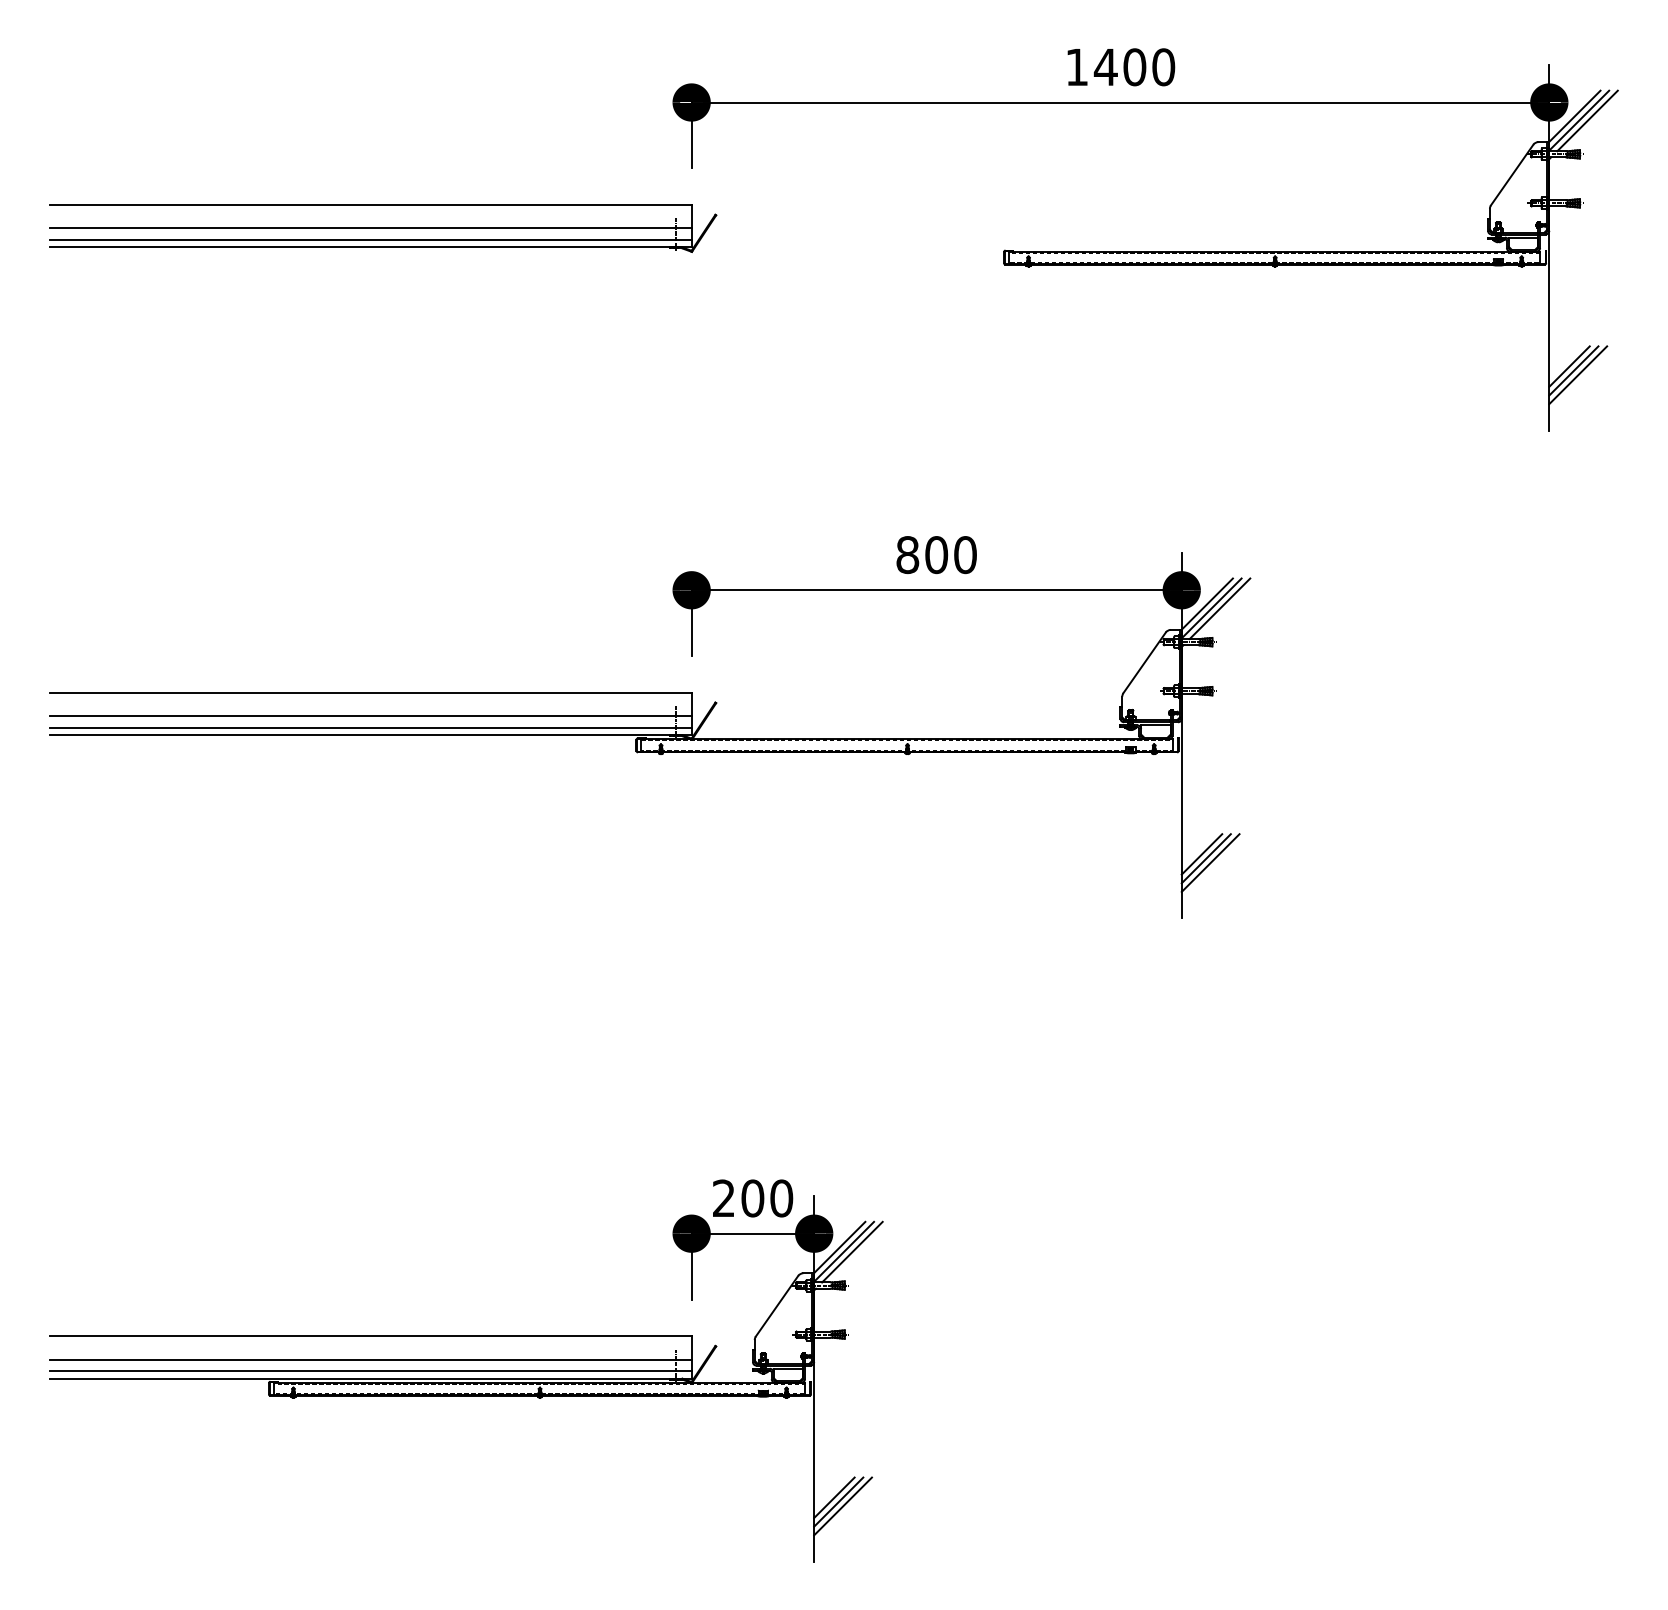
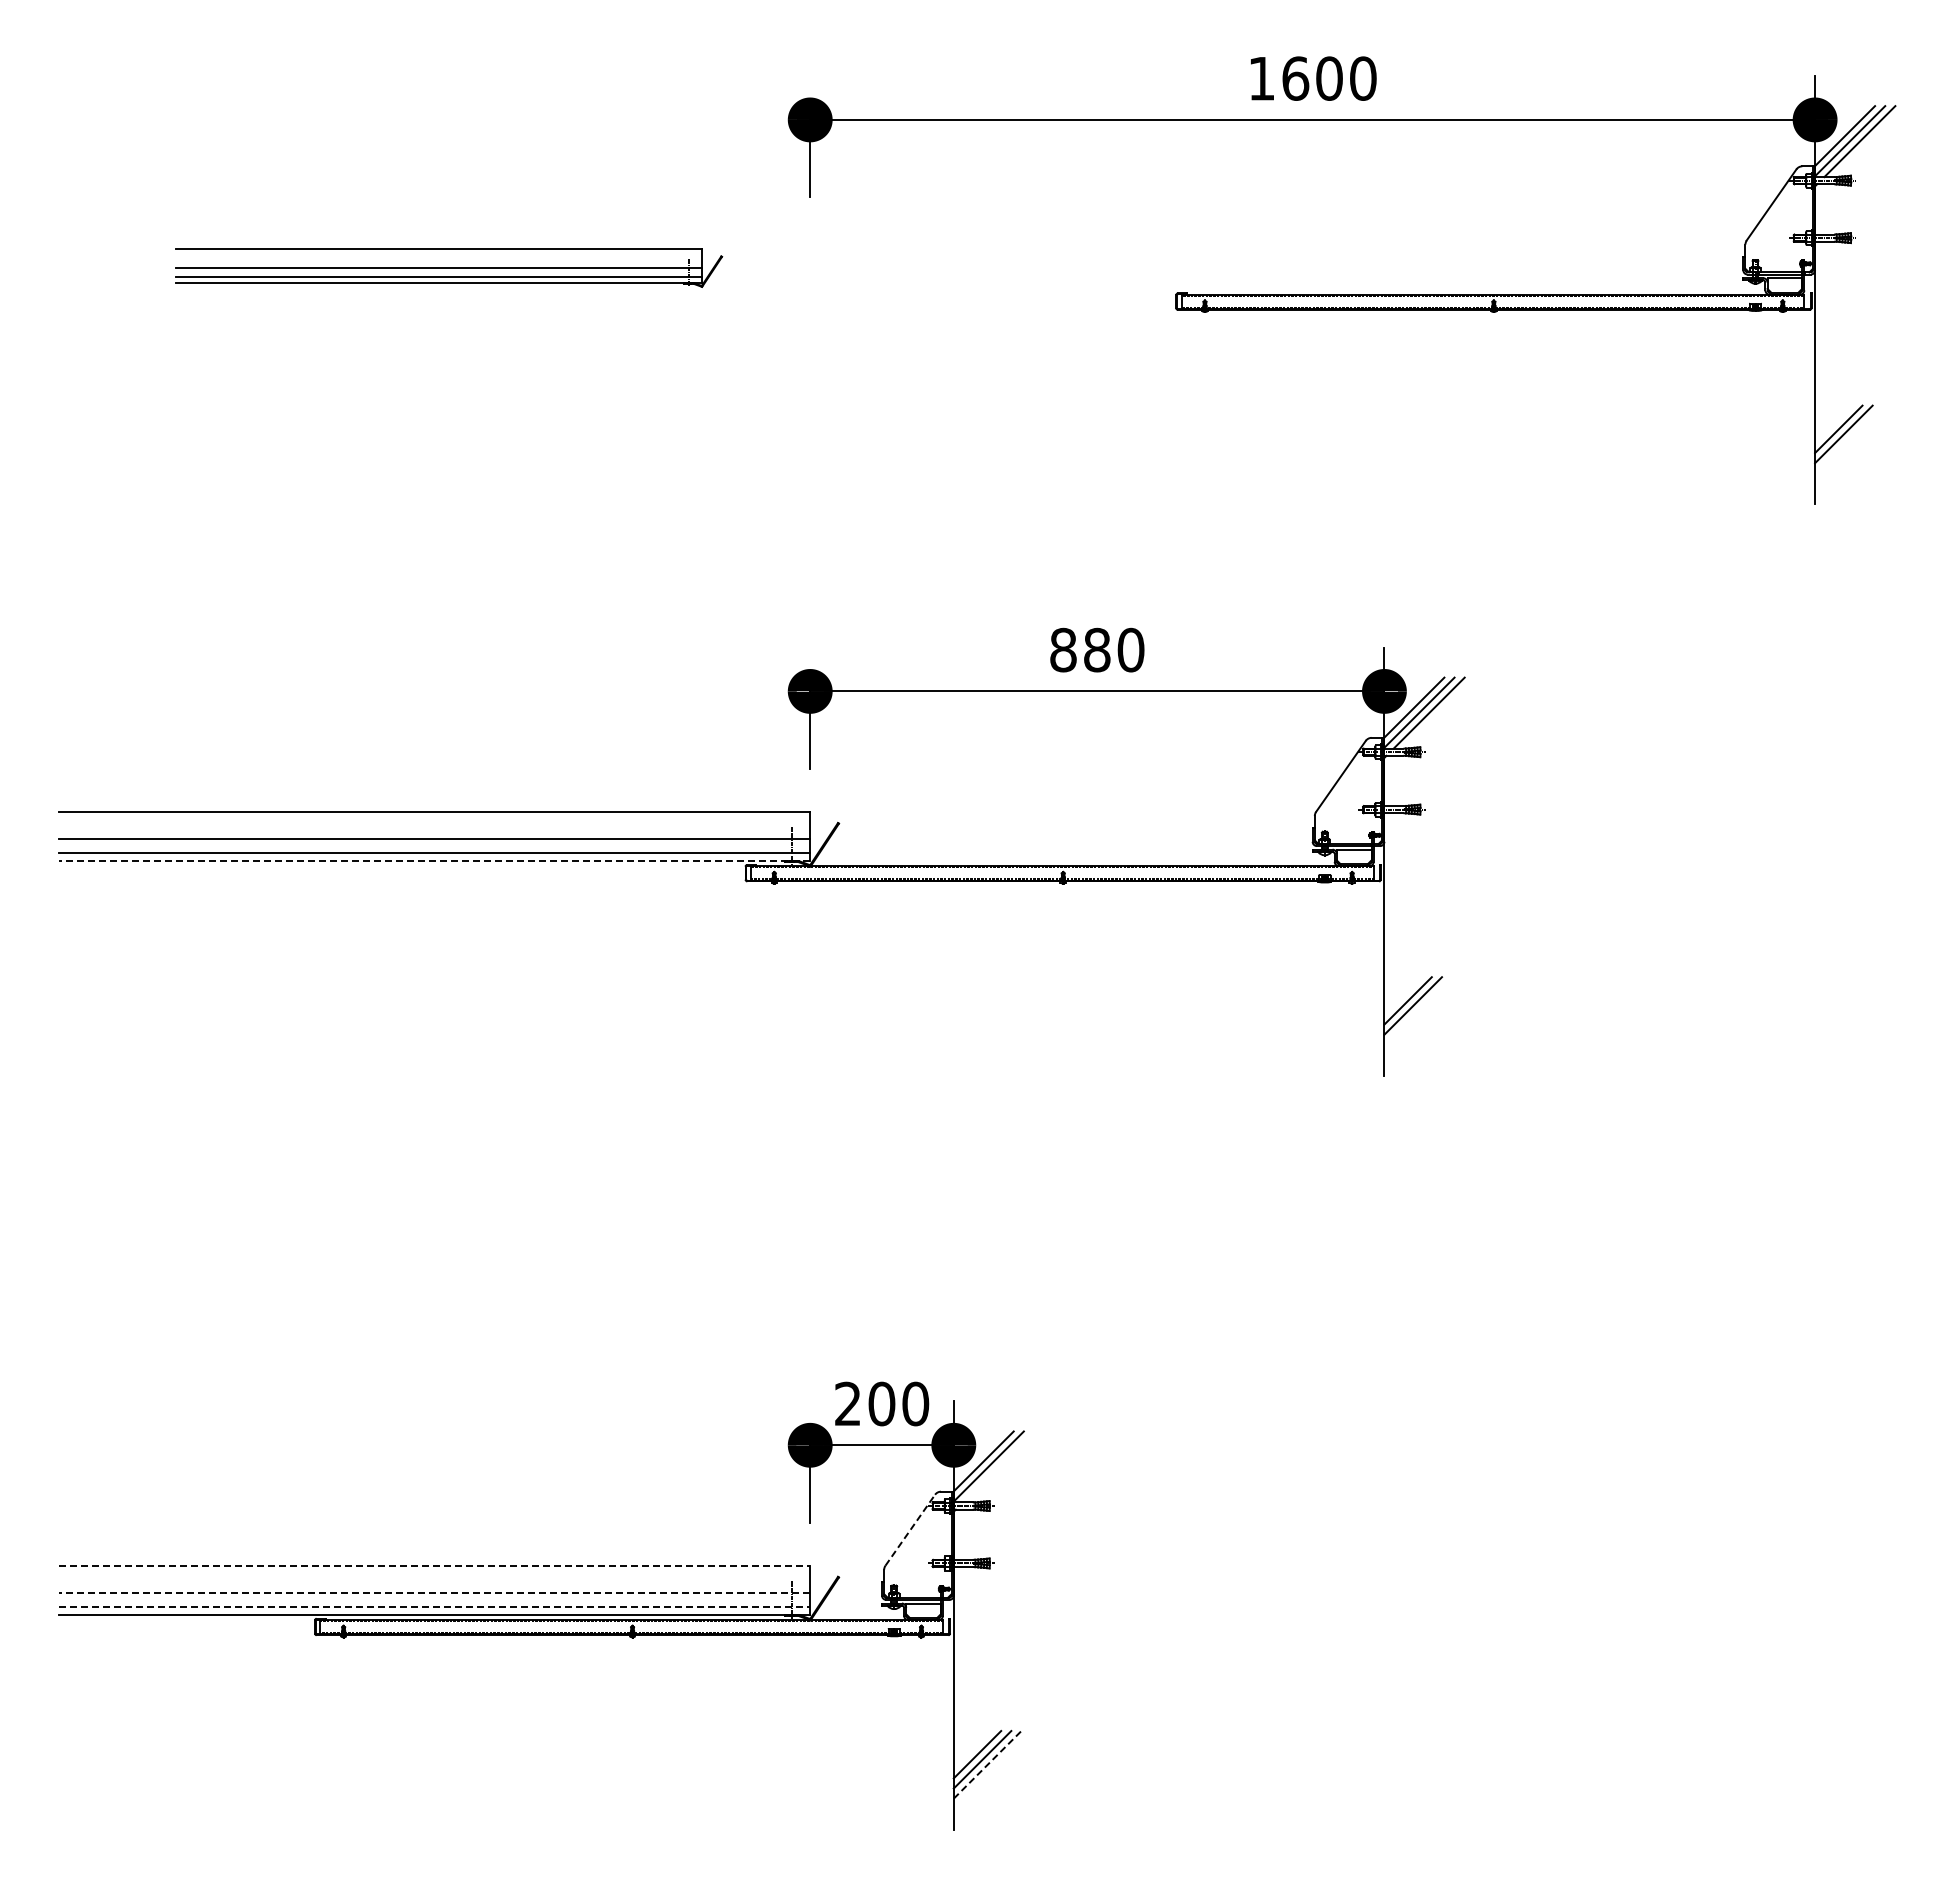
text: (1105, 67) -> (1295, 78), 1400 -> 1600
part: (382, 228) -> (448, 267), size x0.7
line: (1577, 375) -> (1848, 439), removed
text: (936, 555) -> (1097, 650), 800 -> 880
line: (370, 735) -> (434, 861), solid -> dashed
line: (1210, 862) -> (1418, 1010), removed
line: (852, 1251) -> (998, 1466), removed
line: (777, 1305) -> (910, 1529), solid -> dashed
line: (370, 1336) -> (434, 1565), solid -> dashed
line: (370, 1359) -> (434, 1592), solid -> dashed
line: (370, 1371) -> (434, 1606), solid -> dashed
line: (842, 1506) -> (987, 1764), solid -> dashed

